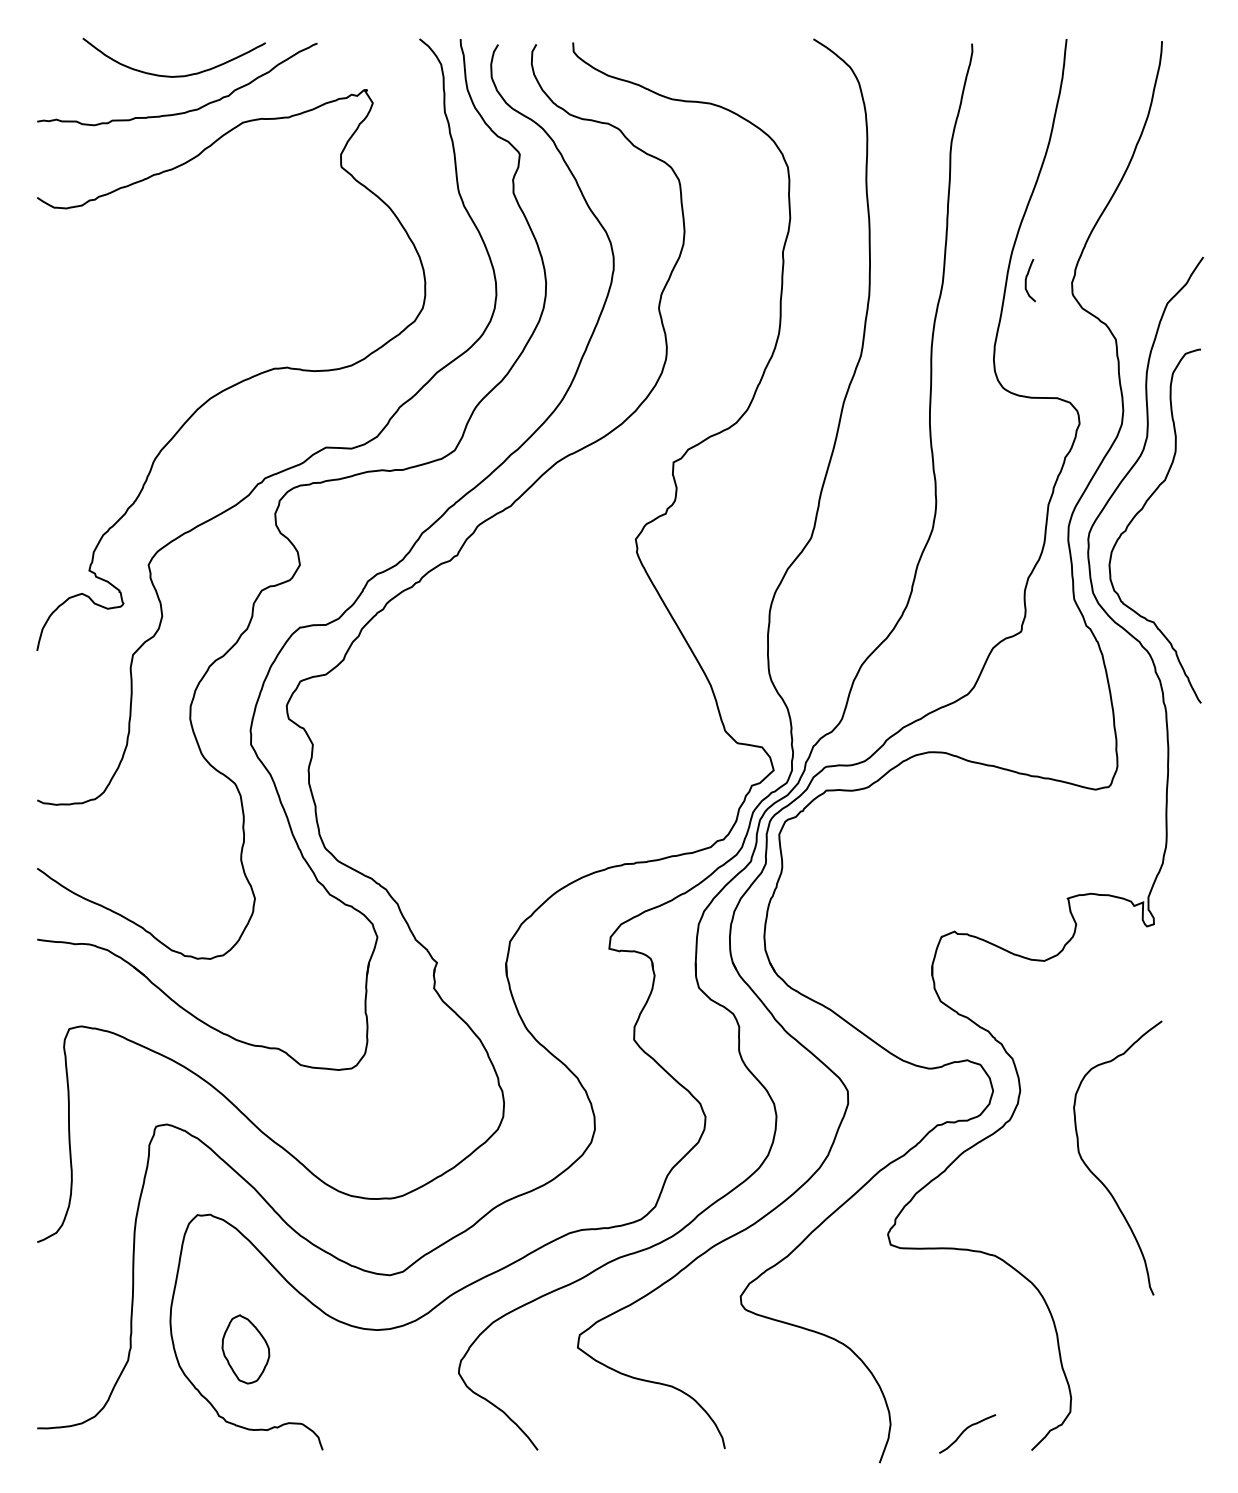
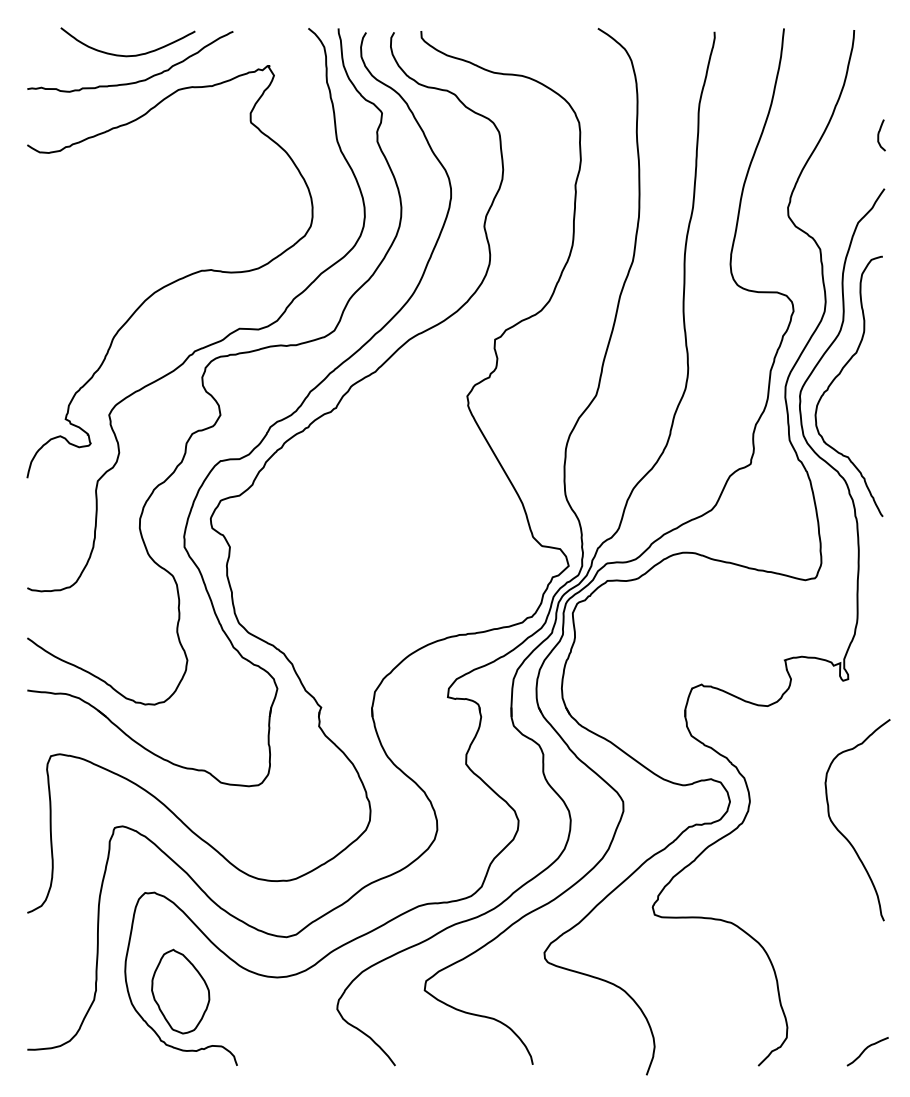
curve: (1026, 280) -> (878, 135), moved
curve: (1097, 1176) -> (842, 833), moved
part: (245, 1349) -> (180, 991), size x1.67
curve: (966, 1430) -> (867, 1049), moved

